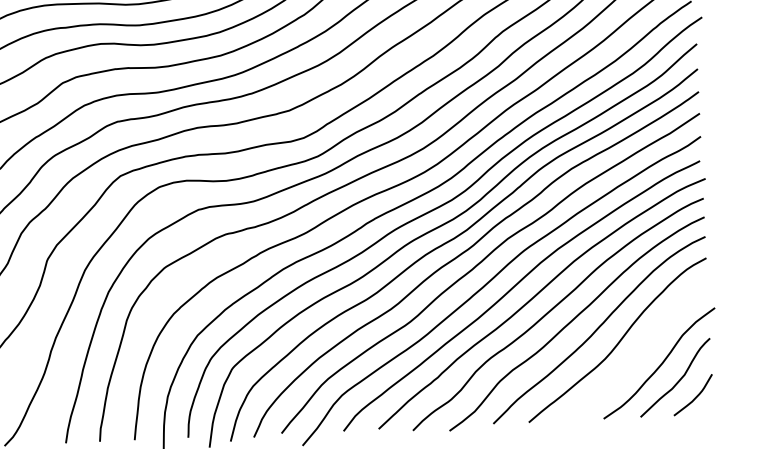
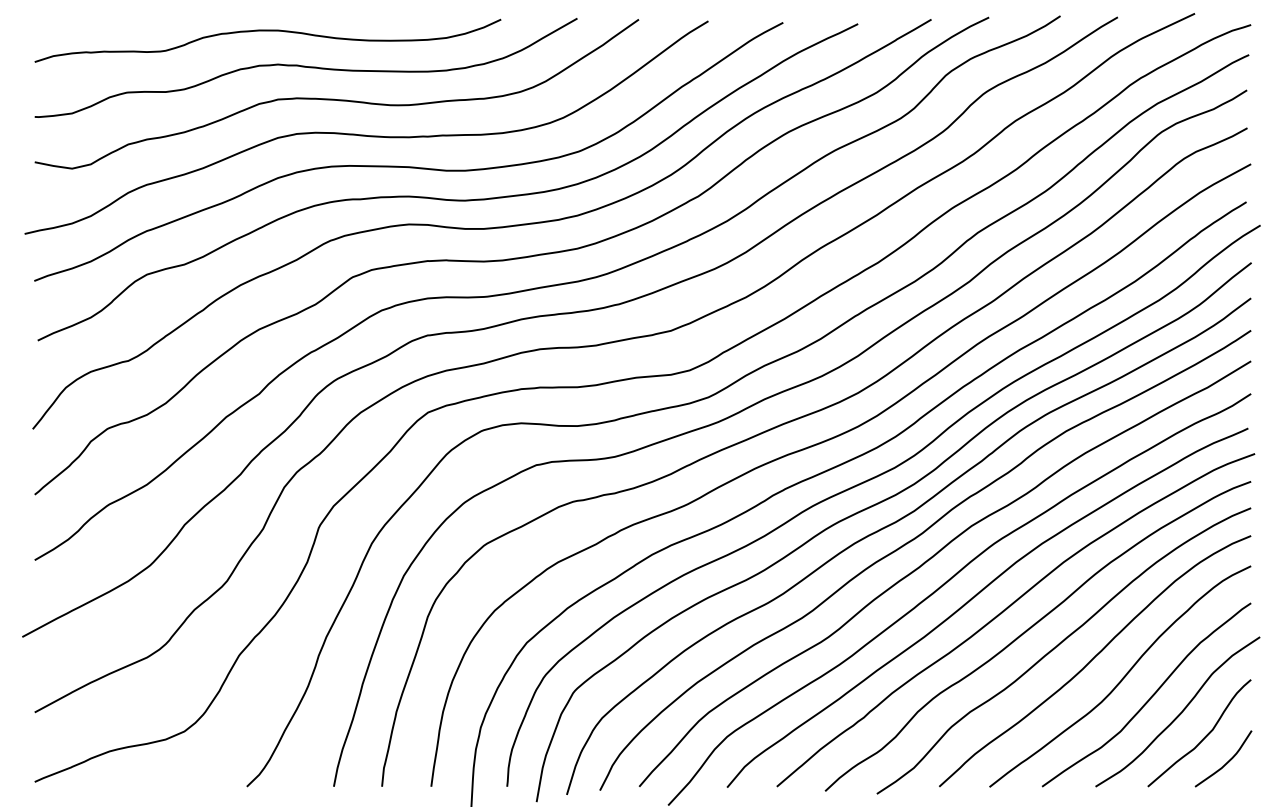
curve: (639, 353) -> (1150, 696), added

